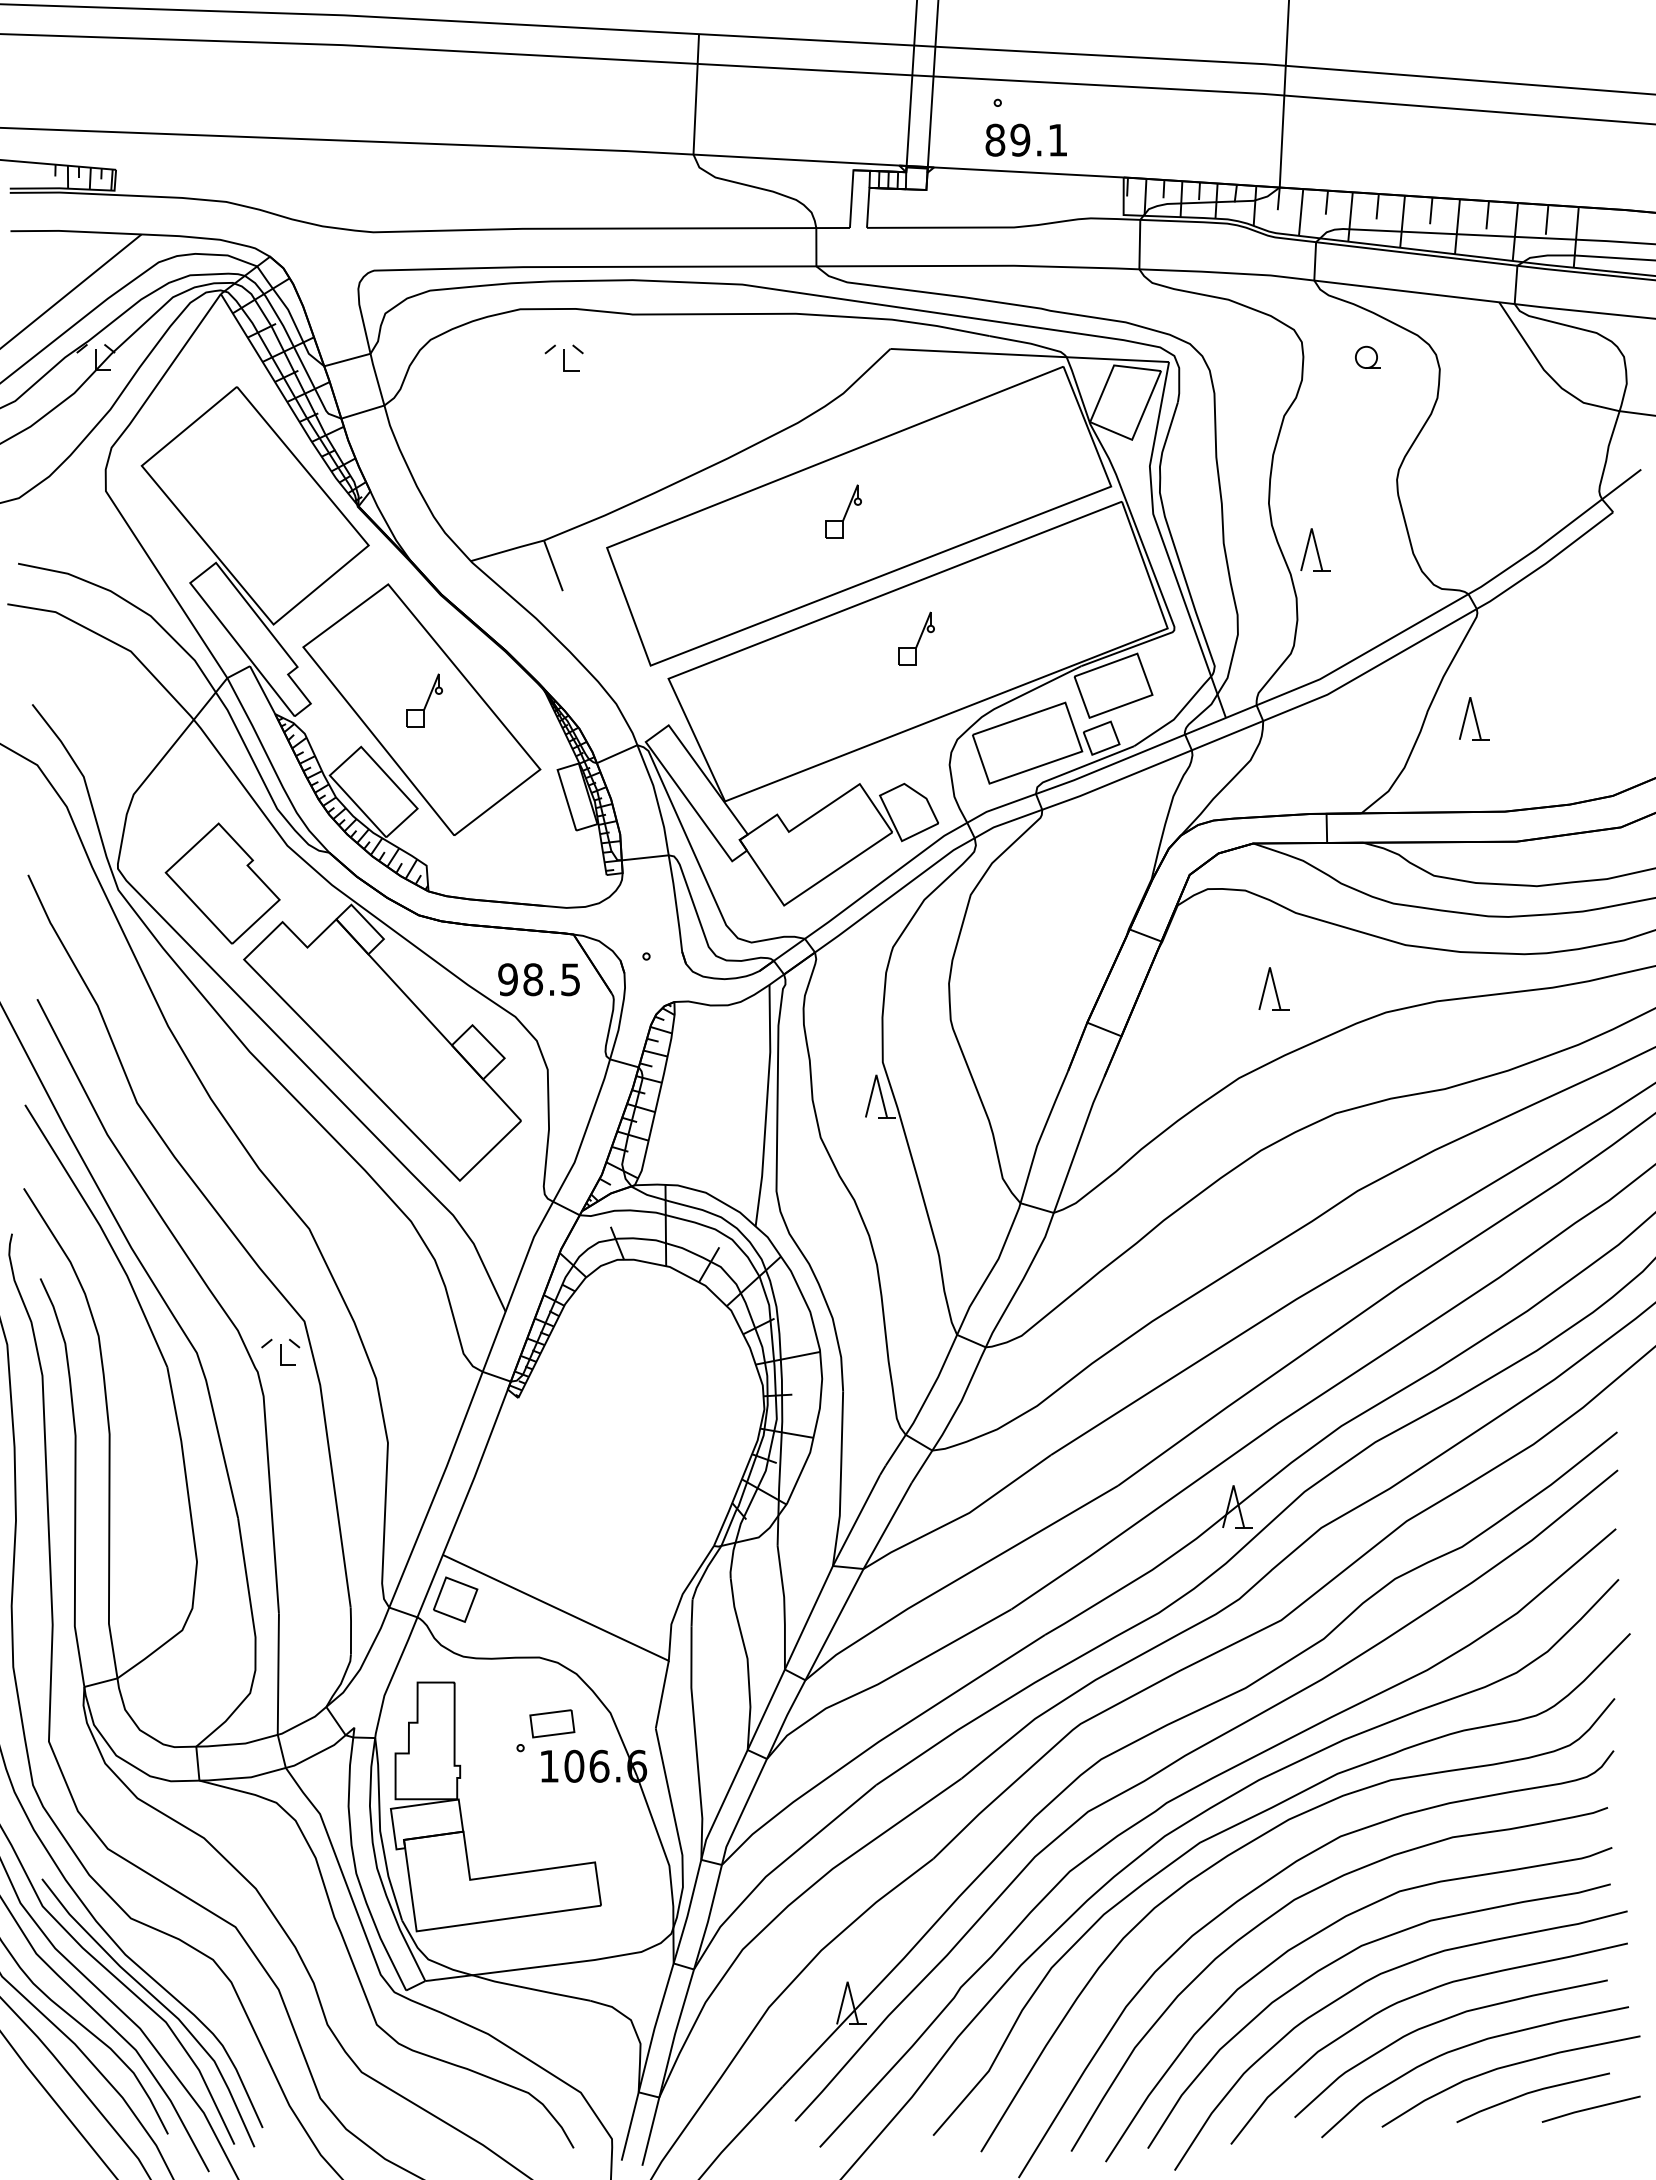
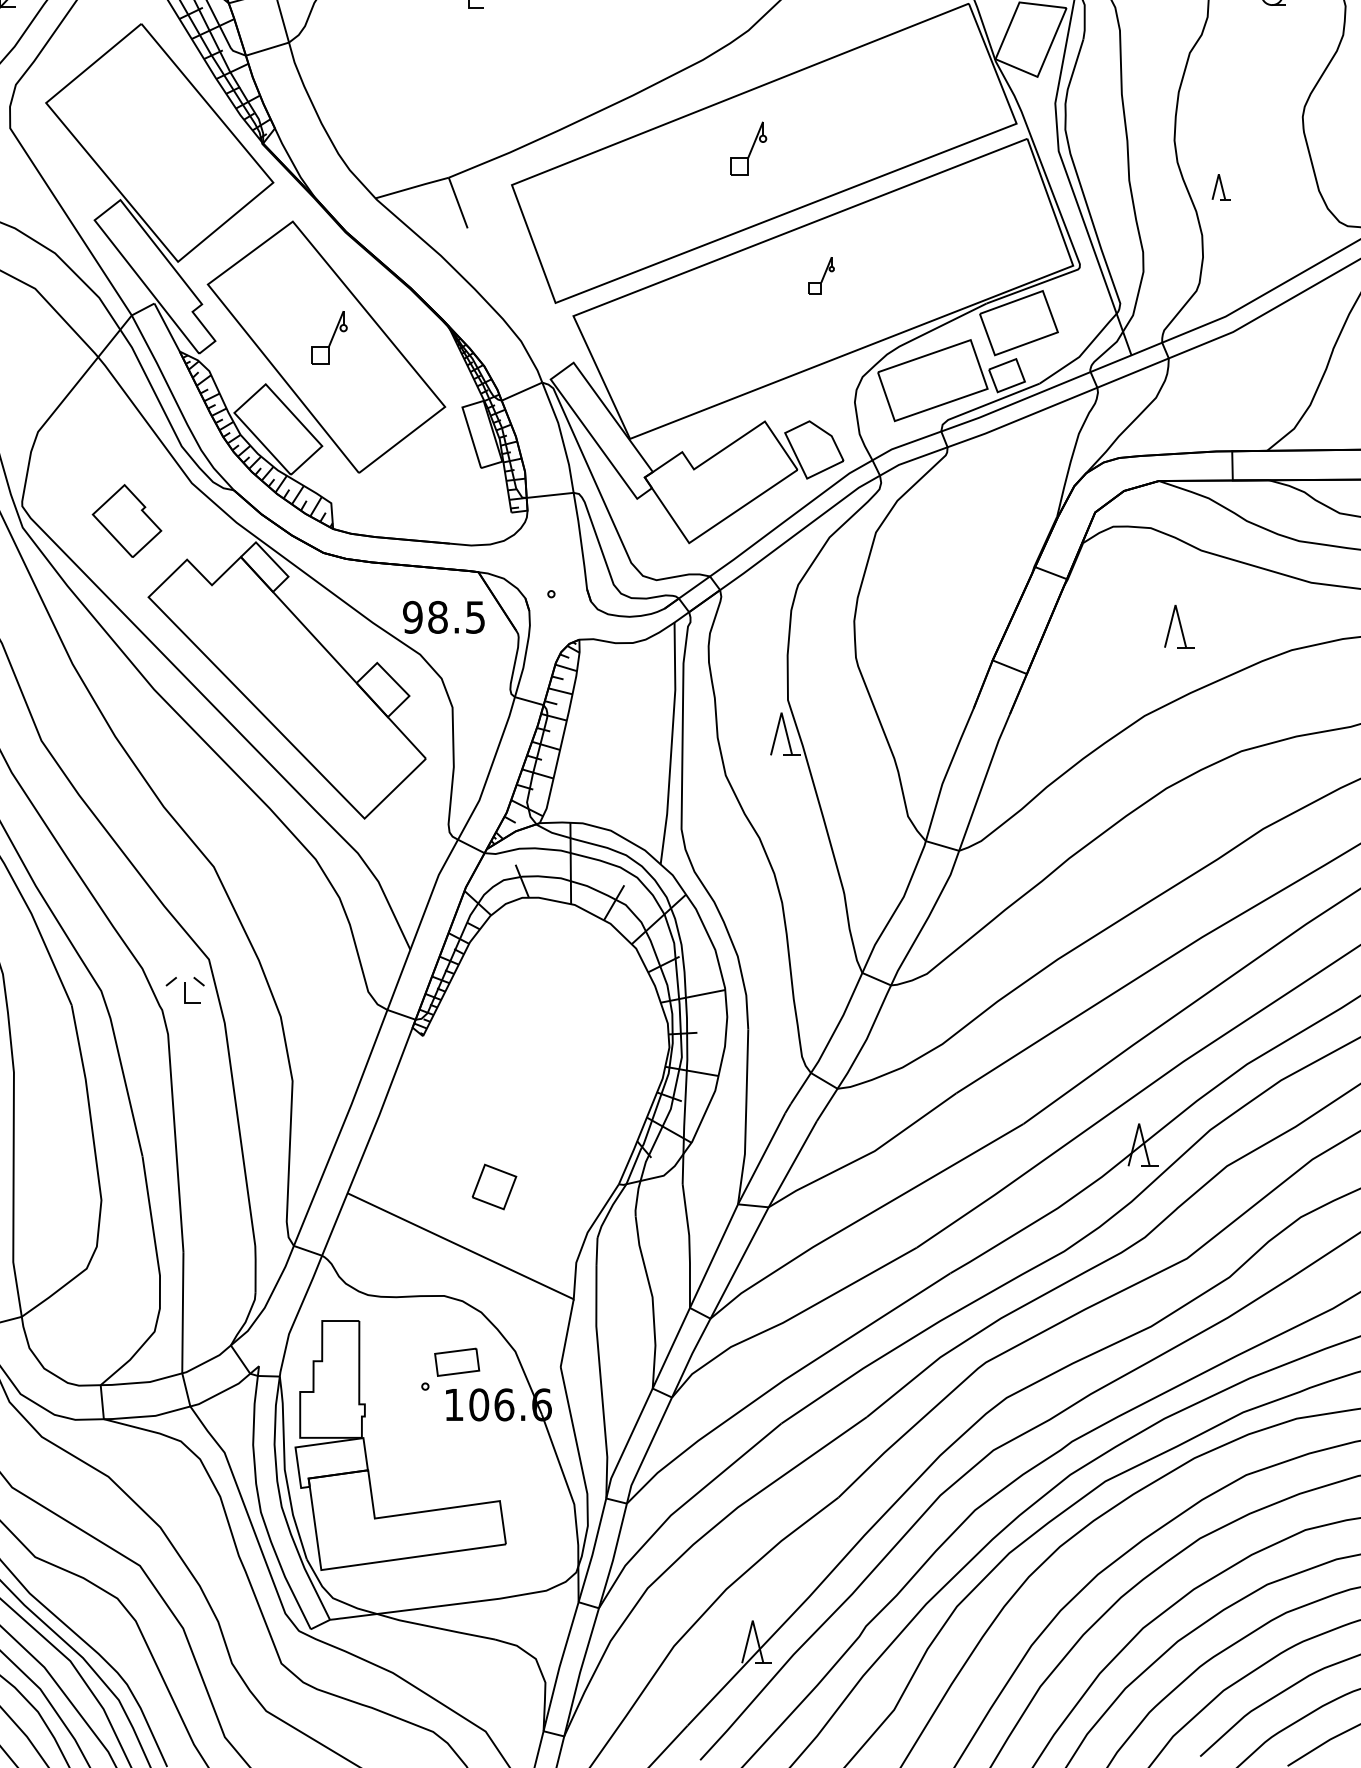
part: (1315, 549) -> (1221, 186), size x0.6
part: (916, 638) -> (821, 275), size x0.7
part: (222, 883) -> (126, 521), size x0.6
part: (455, 1599) -> (494, 1186), moved

